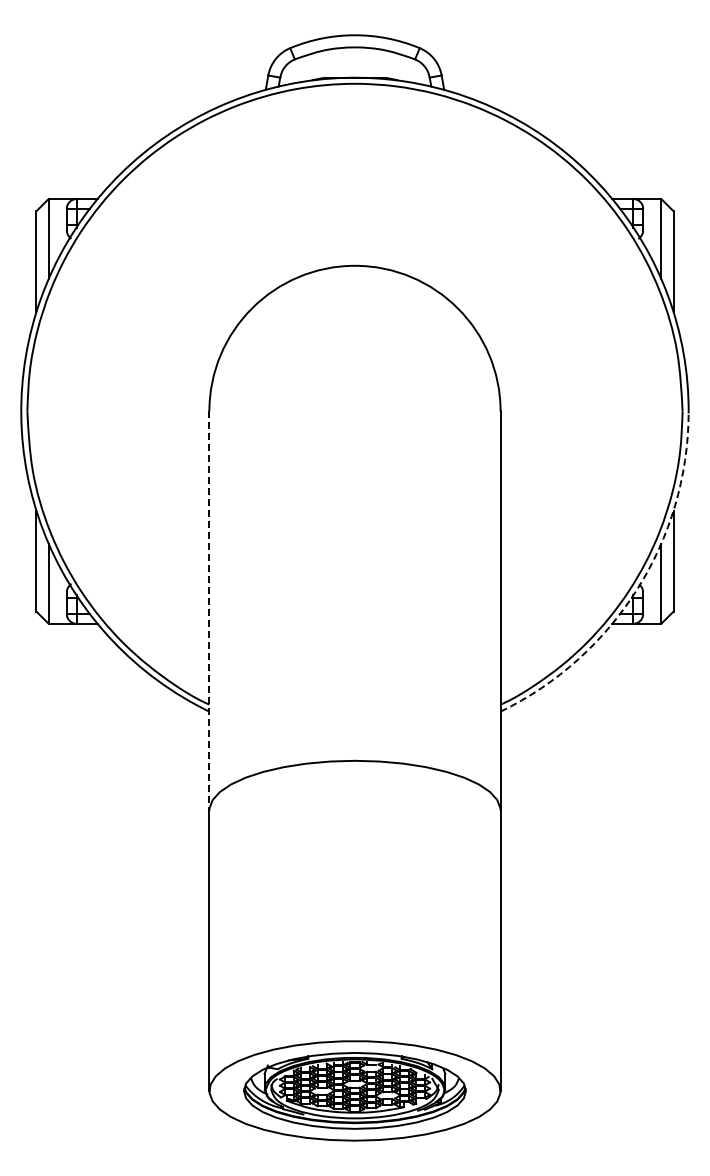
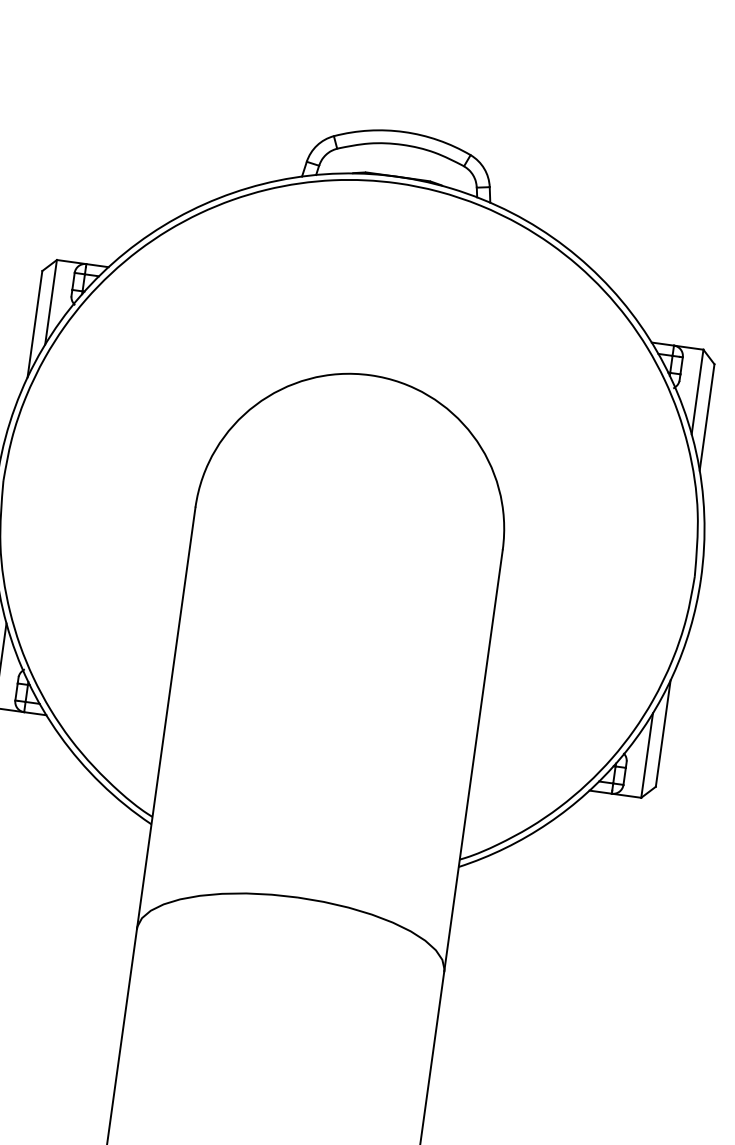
arc: (637, 589) -> (621, 758), dashed -> solid
line: (209, 611) -> (166, 718), dashed -> solid

